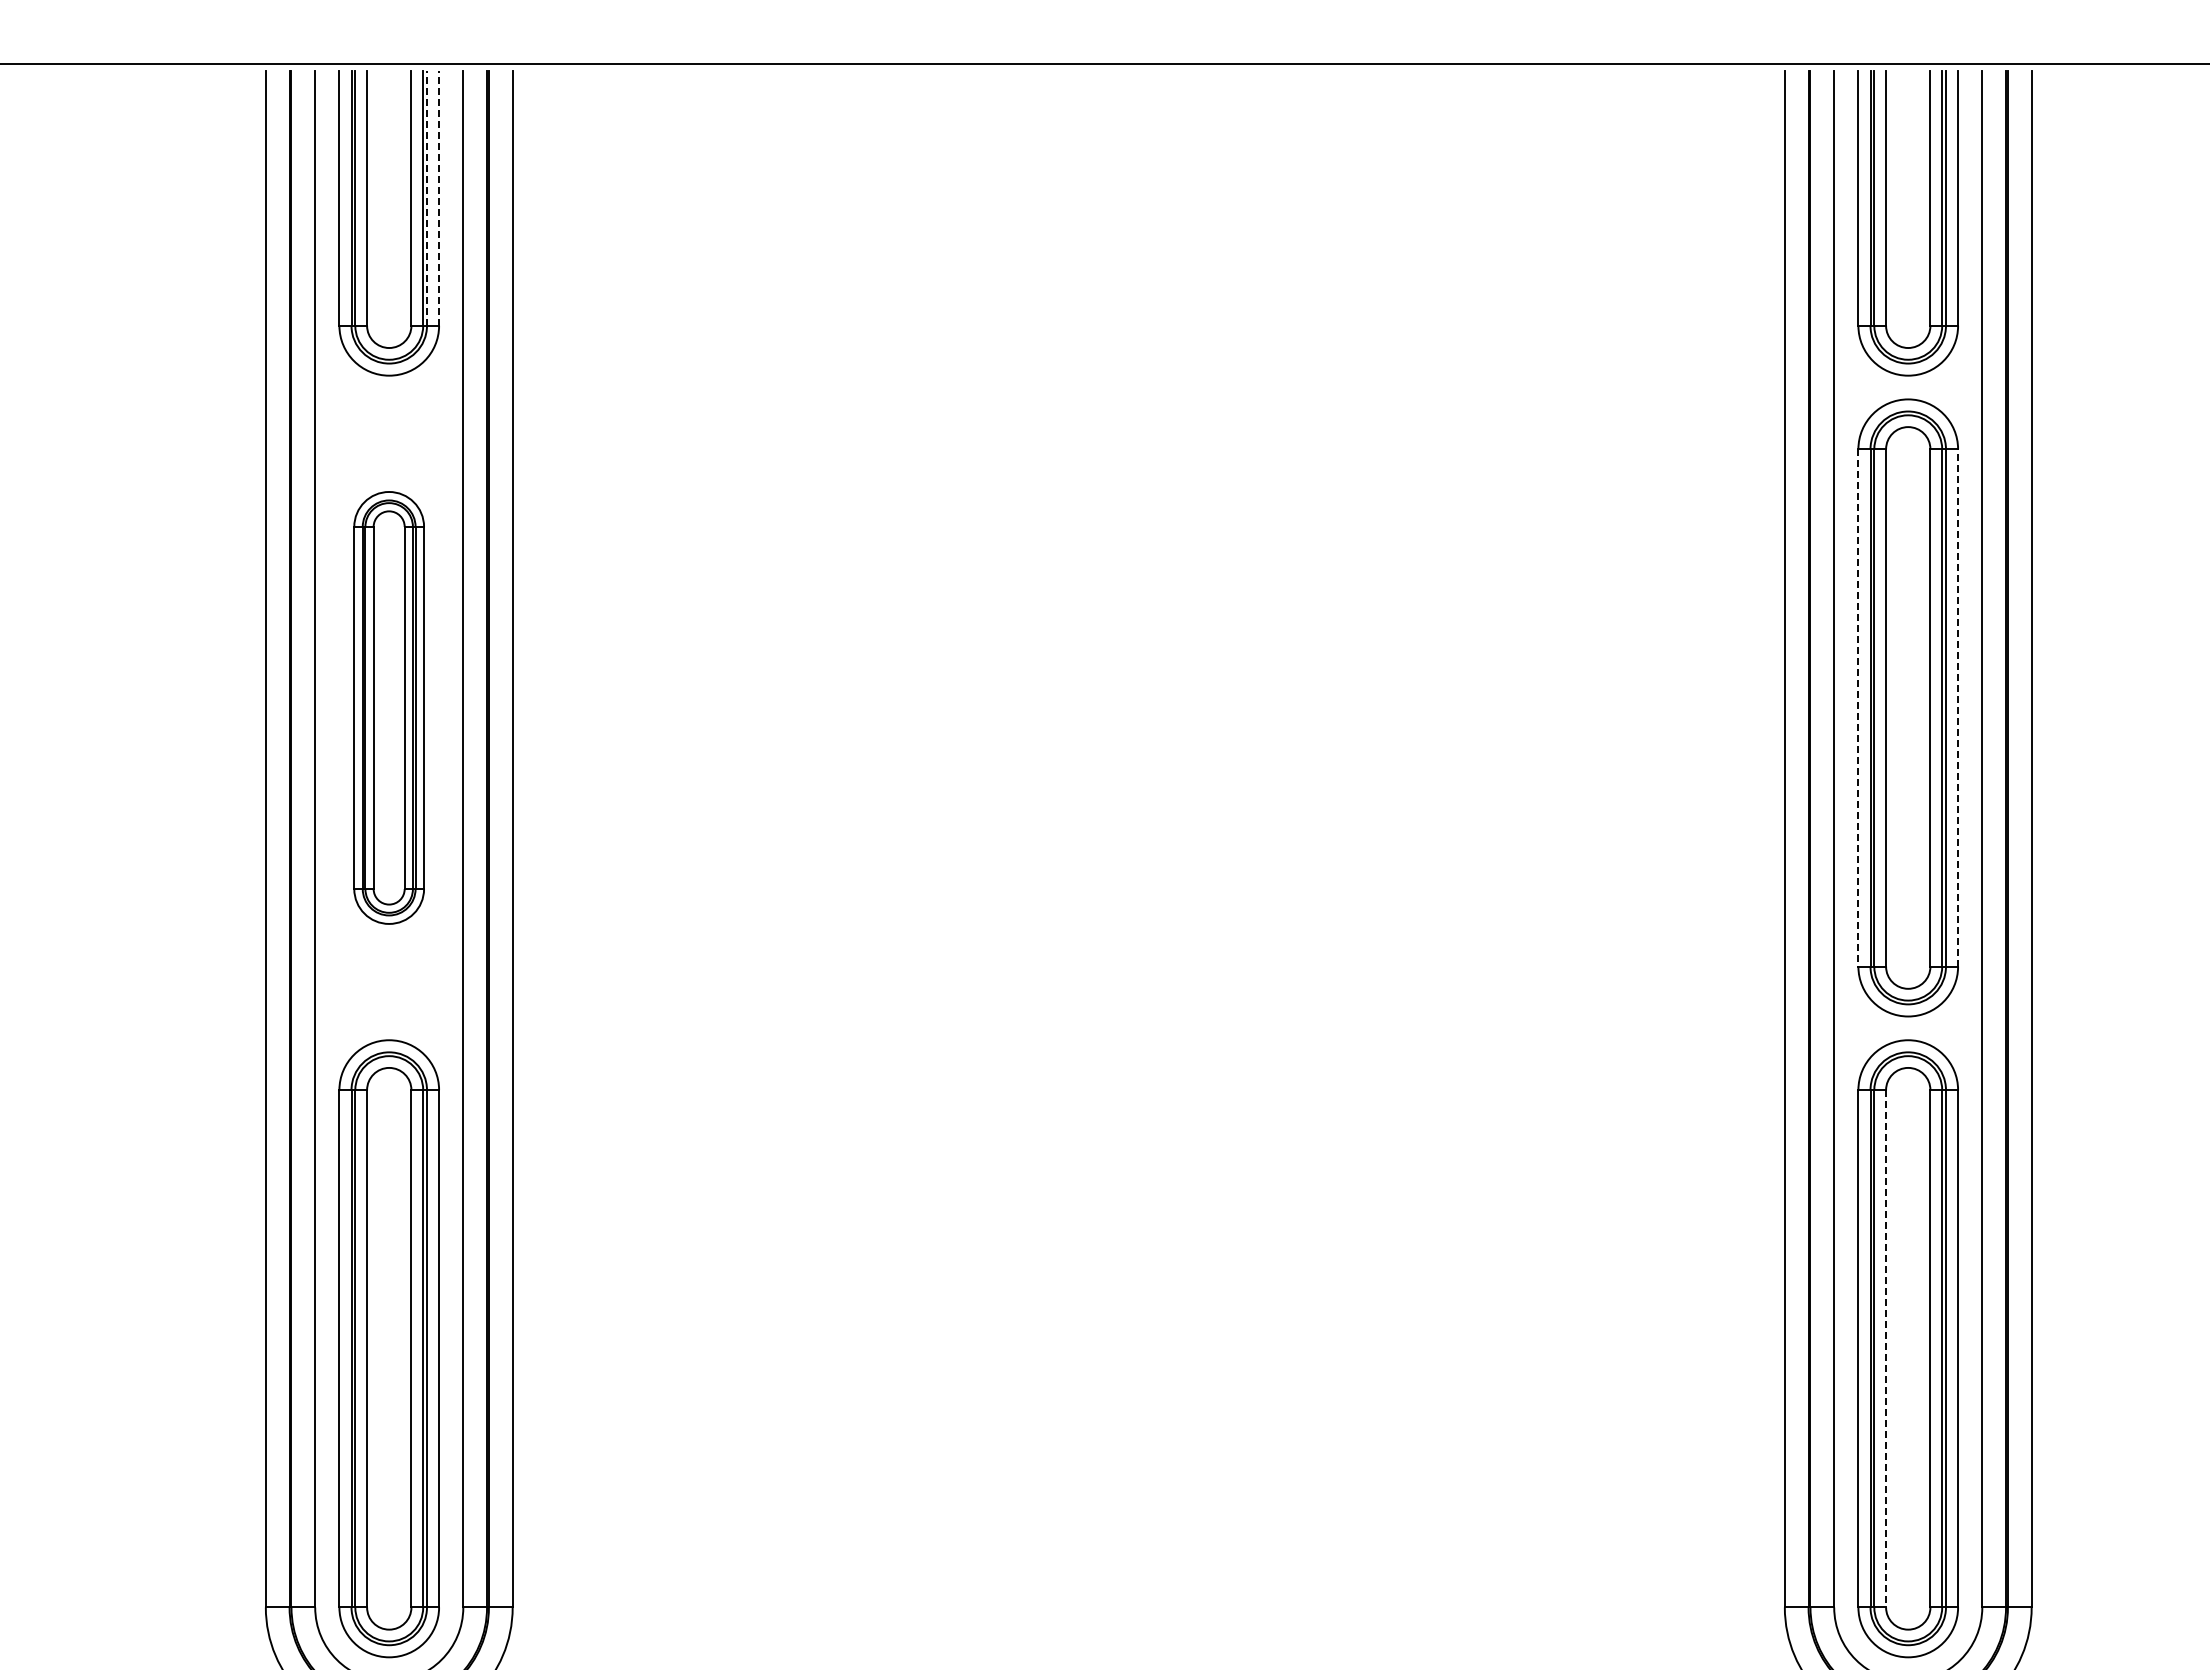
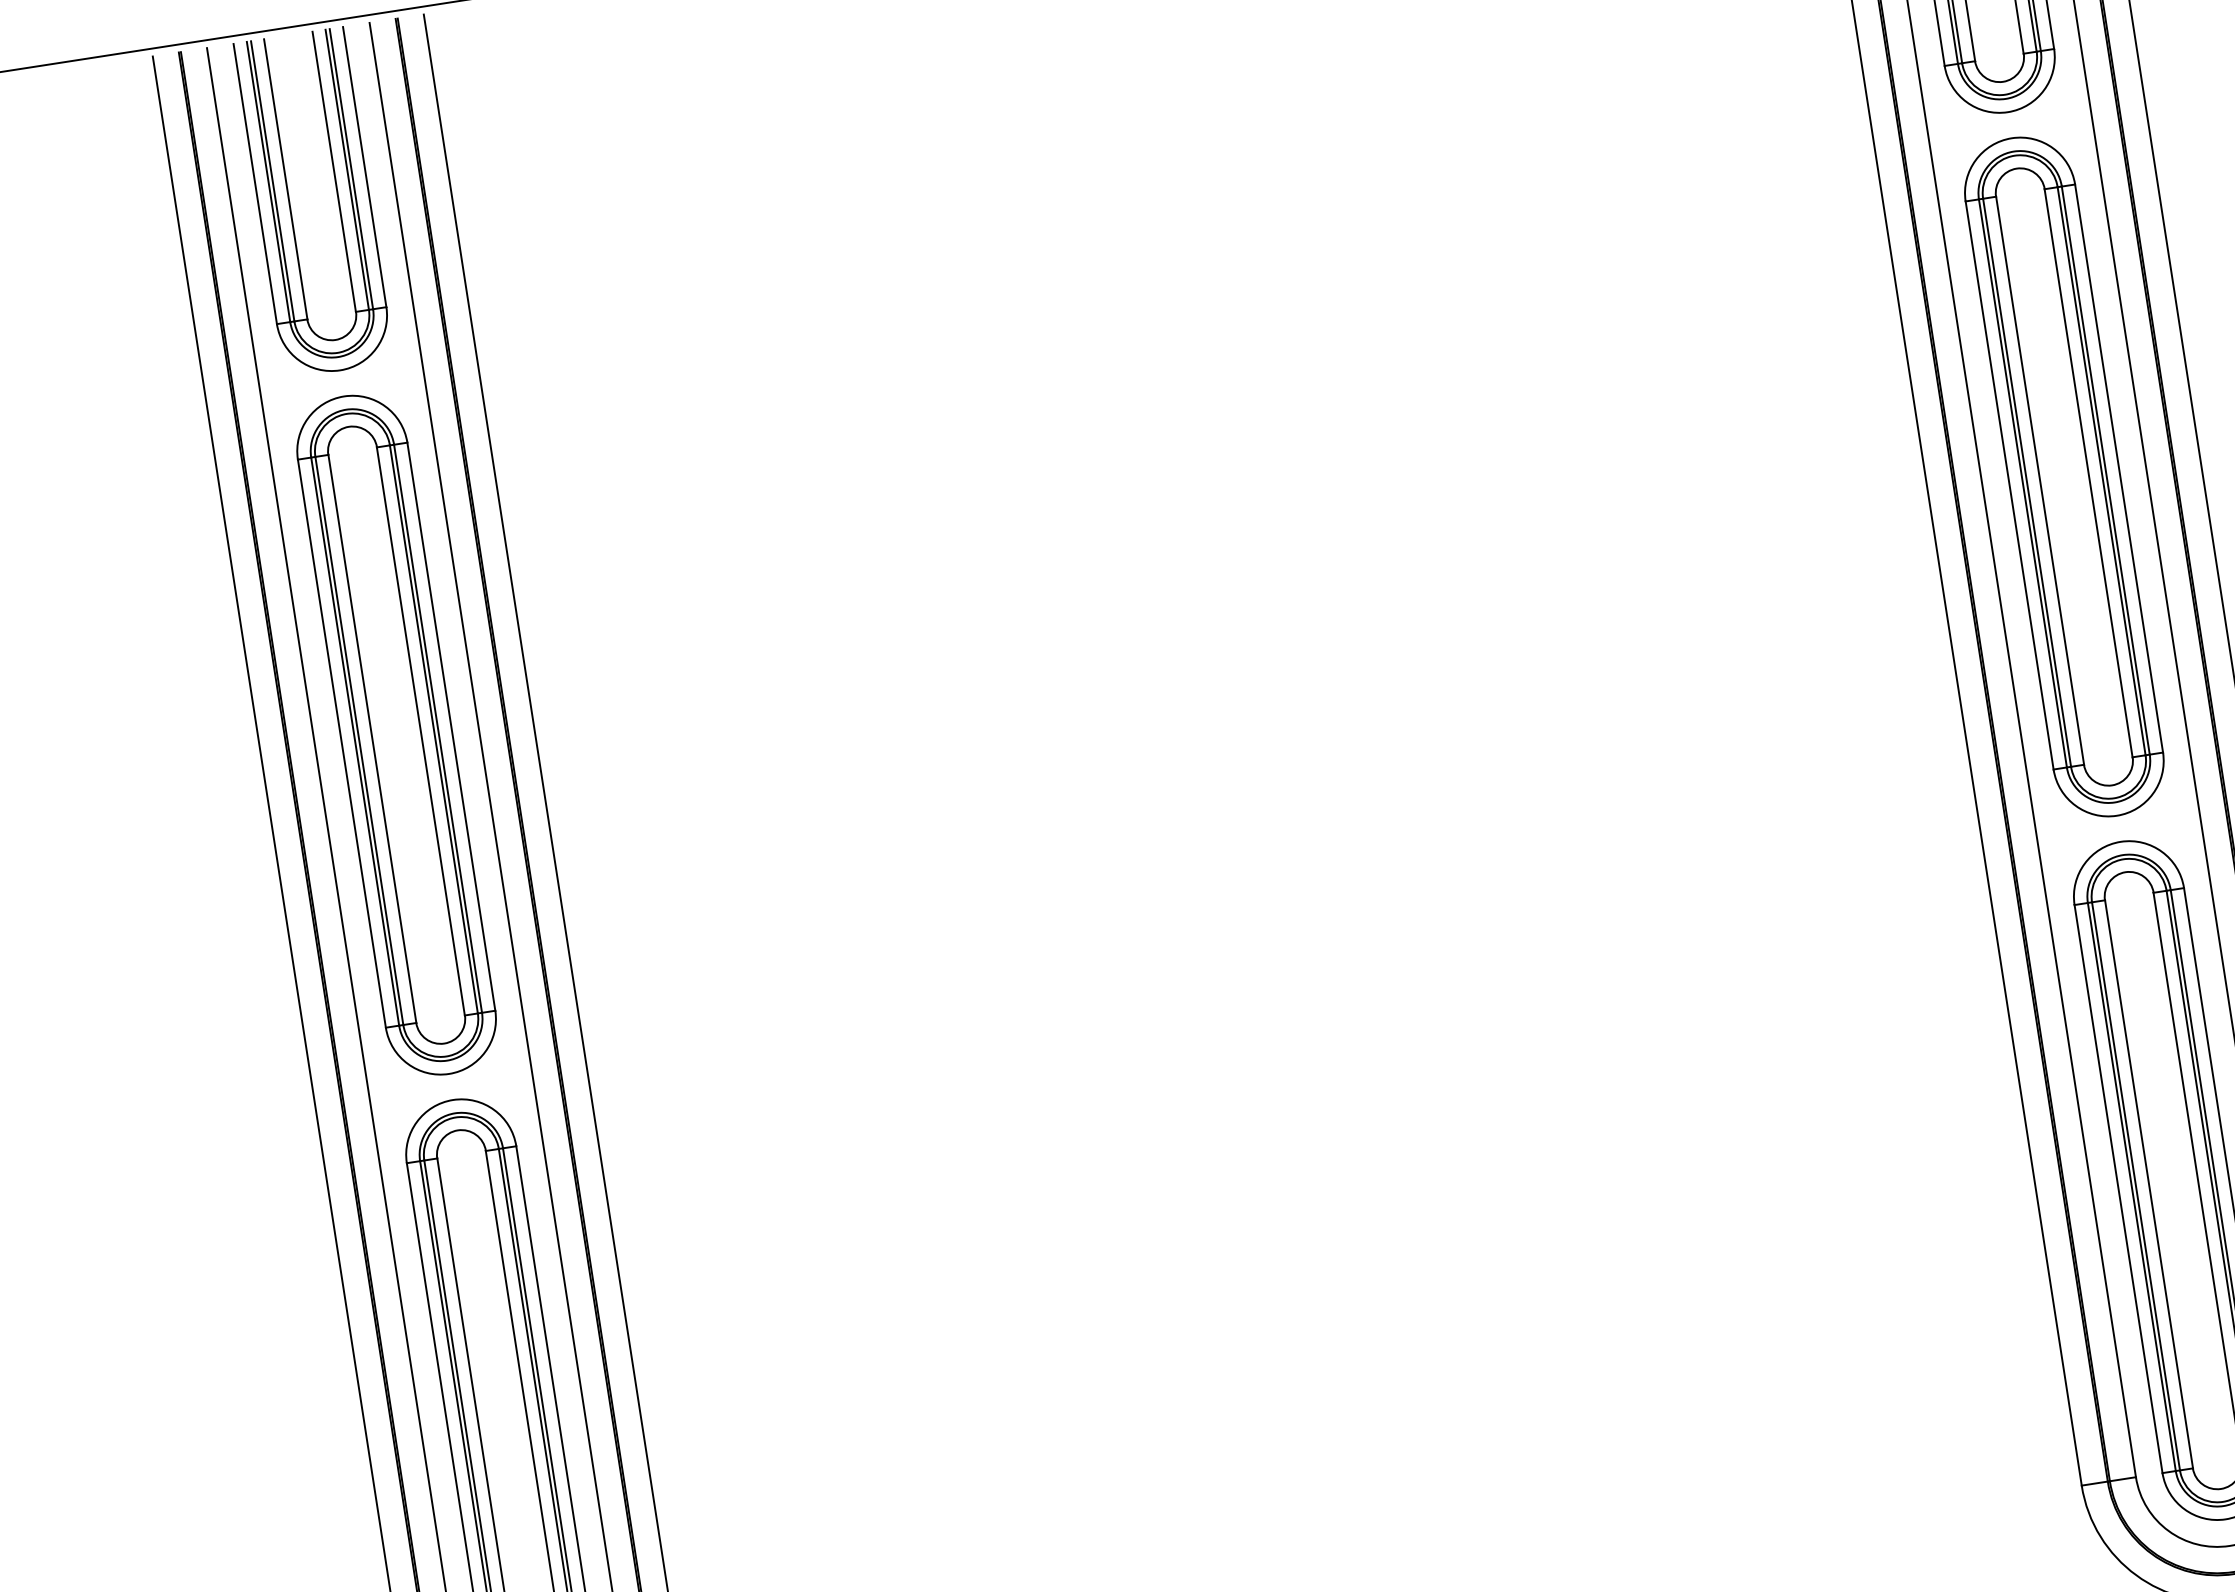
line: (427, 198) -> (352, 169), dashed -> solid
line: (439, 198) -> (365, 167), dashed -> solid
part: (388, 707) -> (395, 734), size x1.43
line: (1858, 707) -> (2009, 484), dashed -> solid
line: (1958, 707) -> (2119, 467), dashed -> solid
line: (1886, 1348) -> (2149, 1183), dashed -> solid

